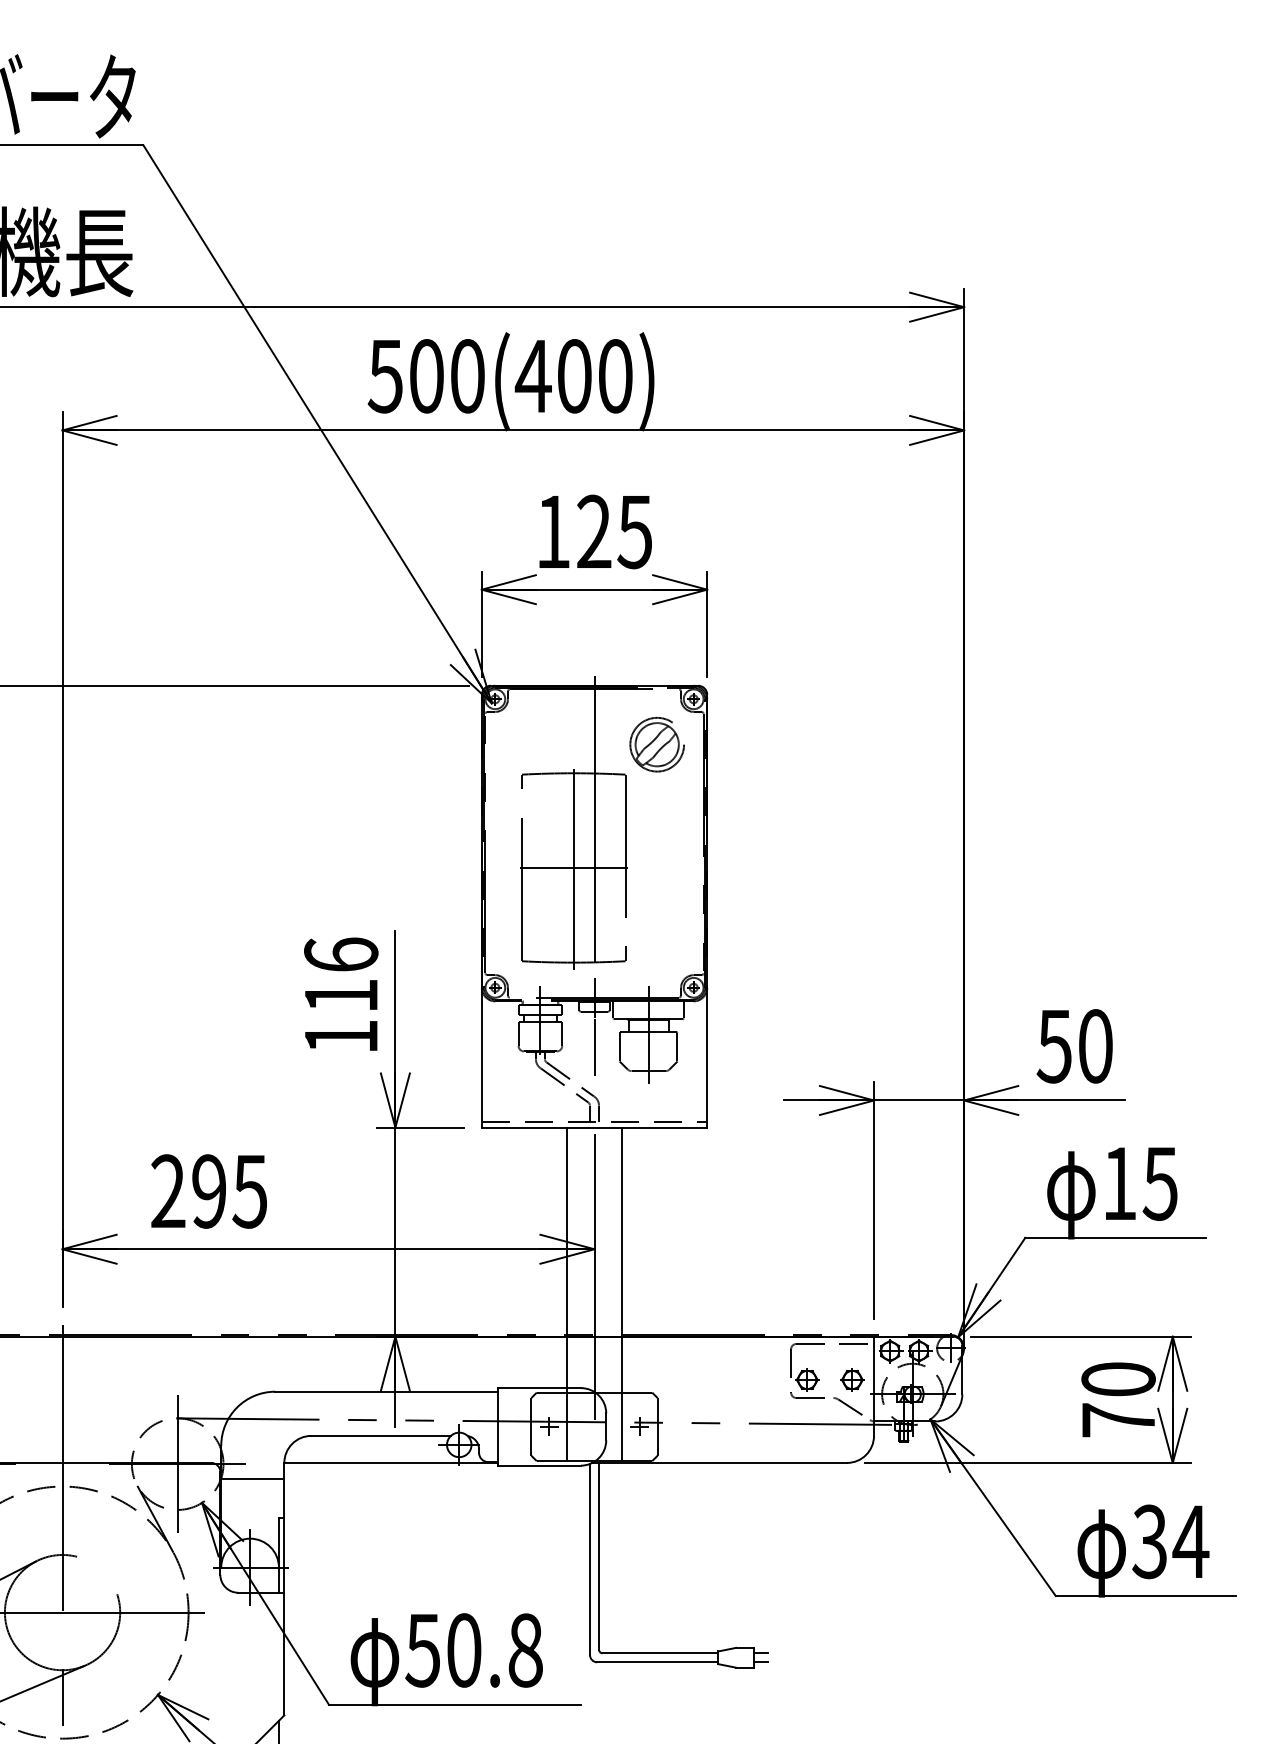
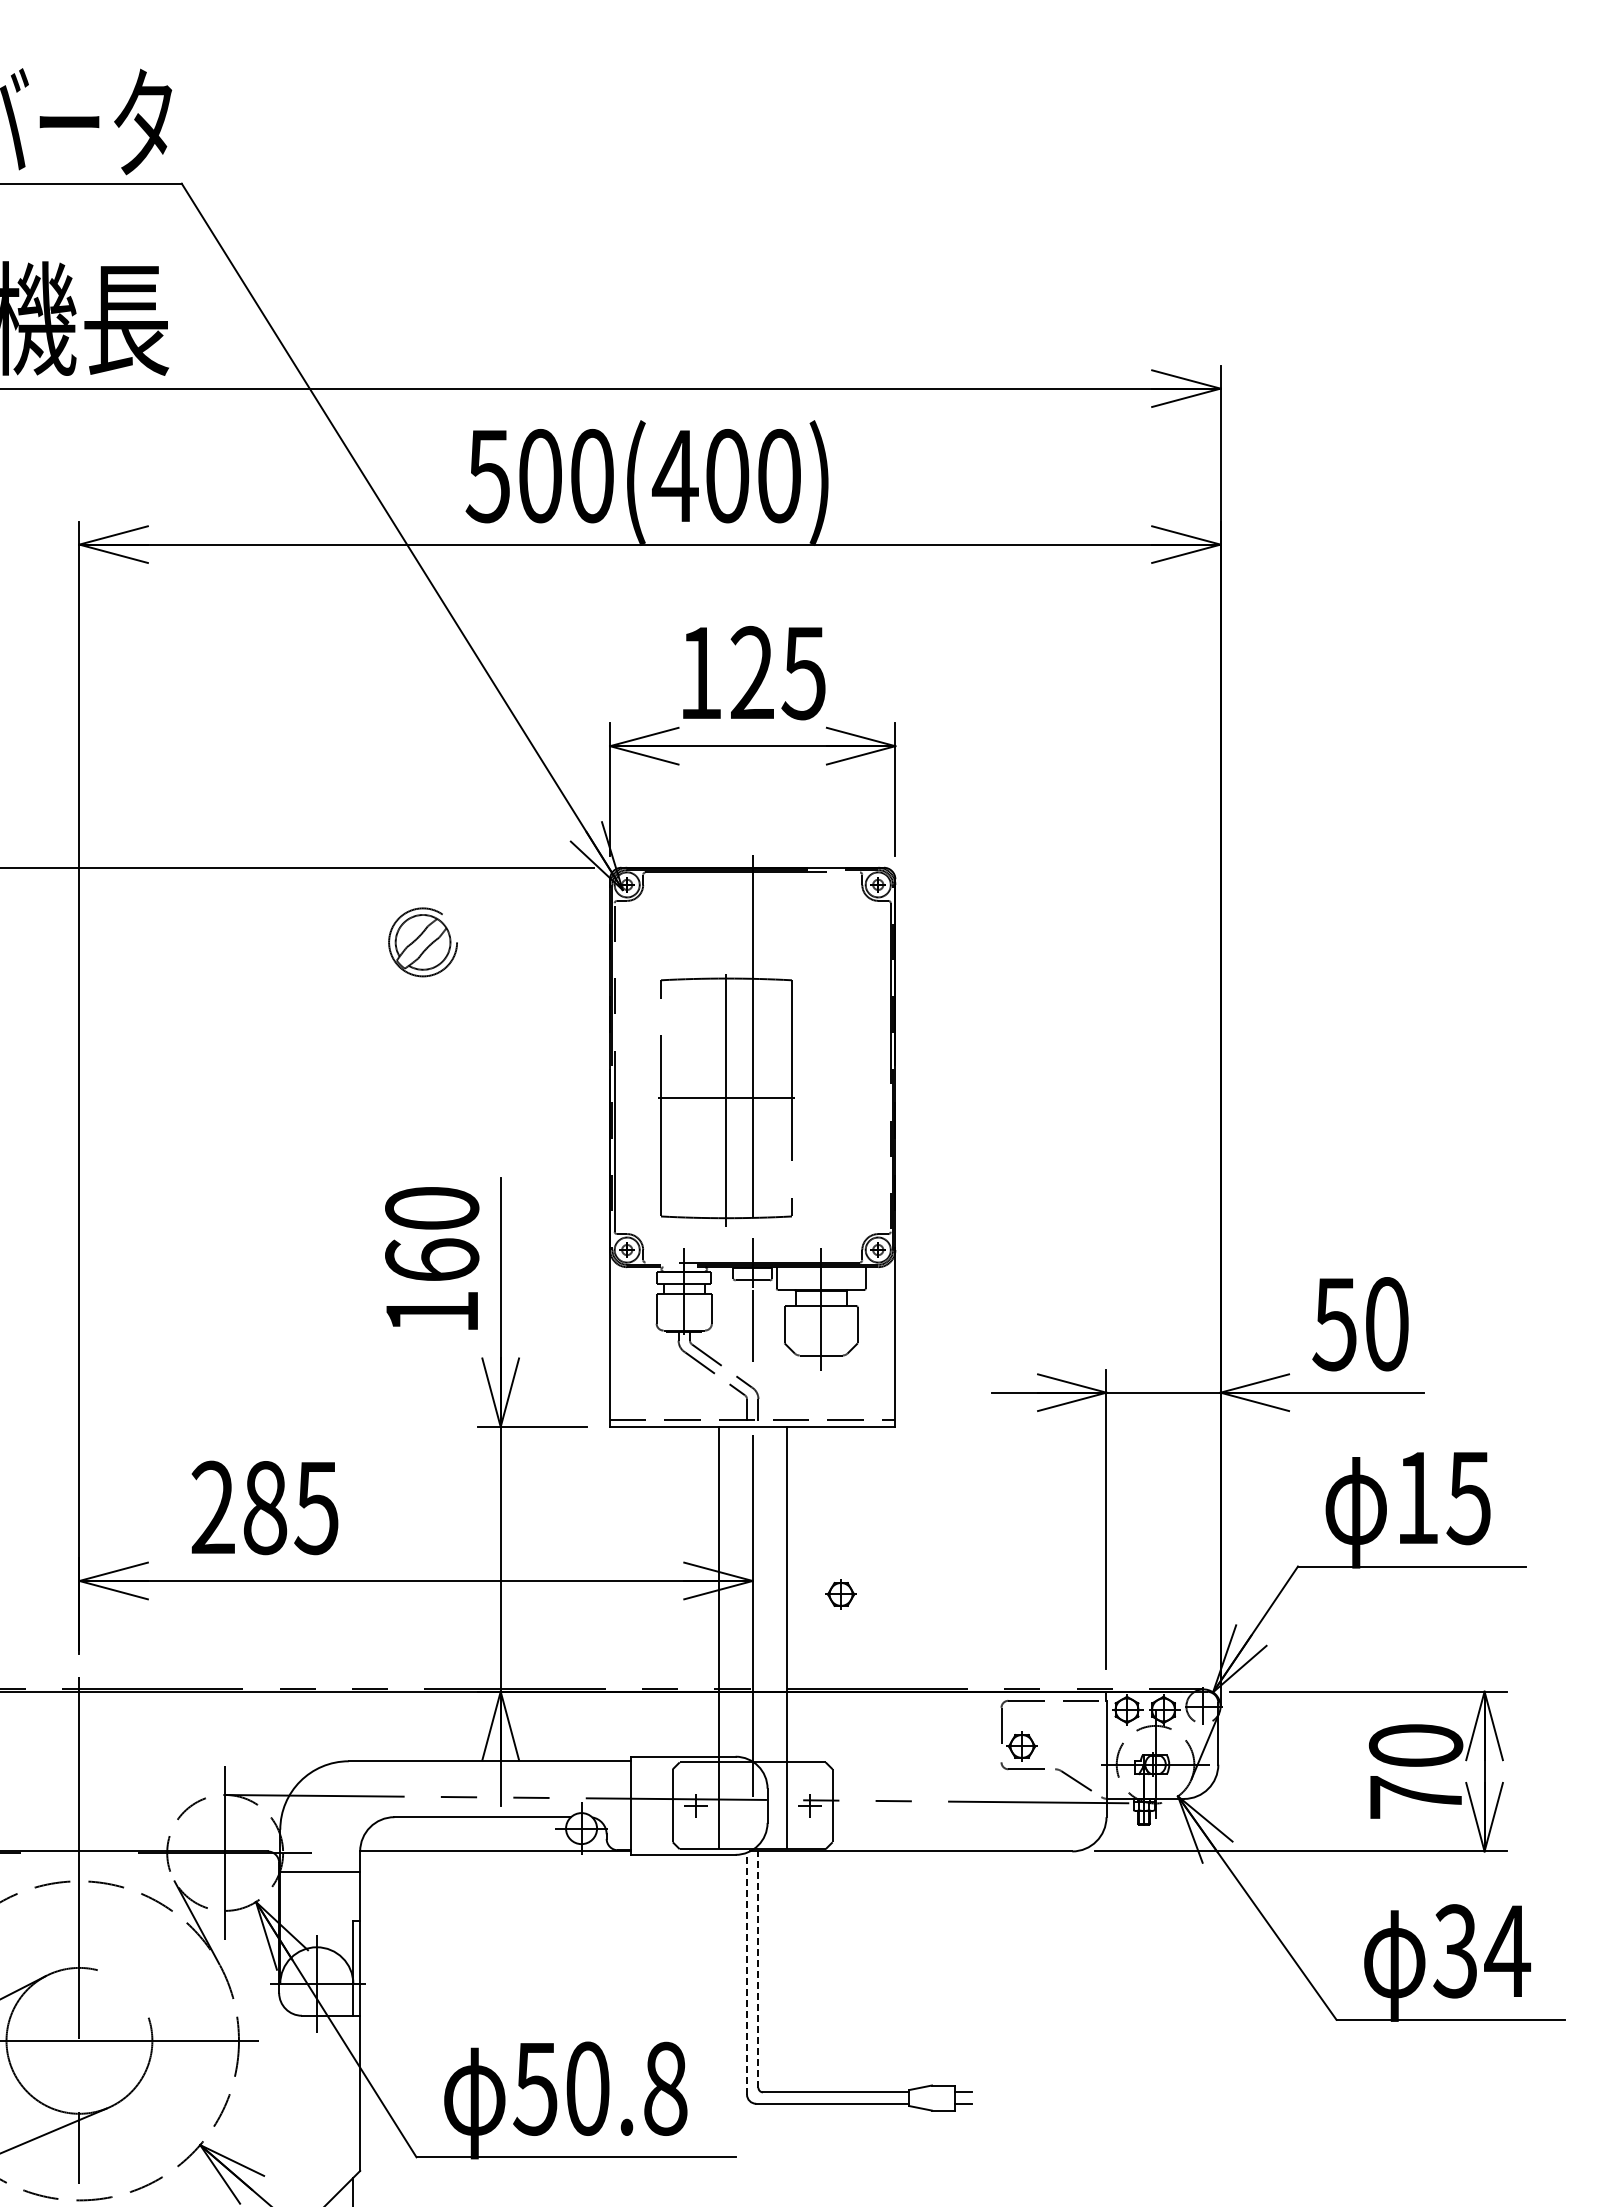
part: (656, 744) -> (422, 942), moved
text: (341, 974) -> (432, 1233), 116 -> 160
text: (209, 1191) -> (265, 1507), 295 -> 285
part: (851, 1380) -> (840, 1594), moved
line: (599, 1556) -> (758, 1969), solid -> dashed
line: (590, 1559) -> (747, 1973), solid -> dashed

